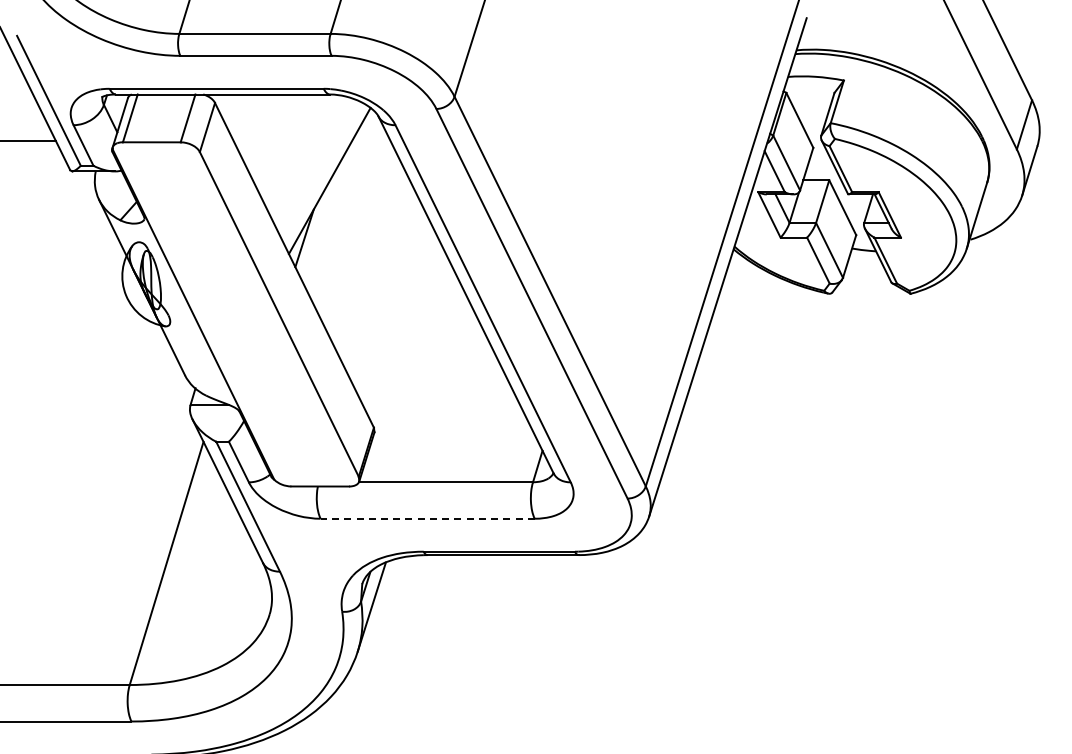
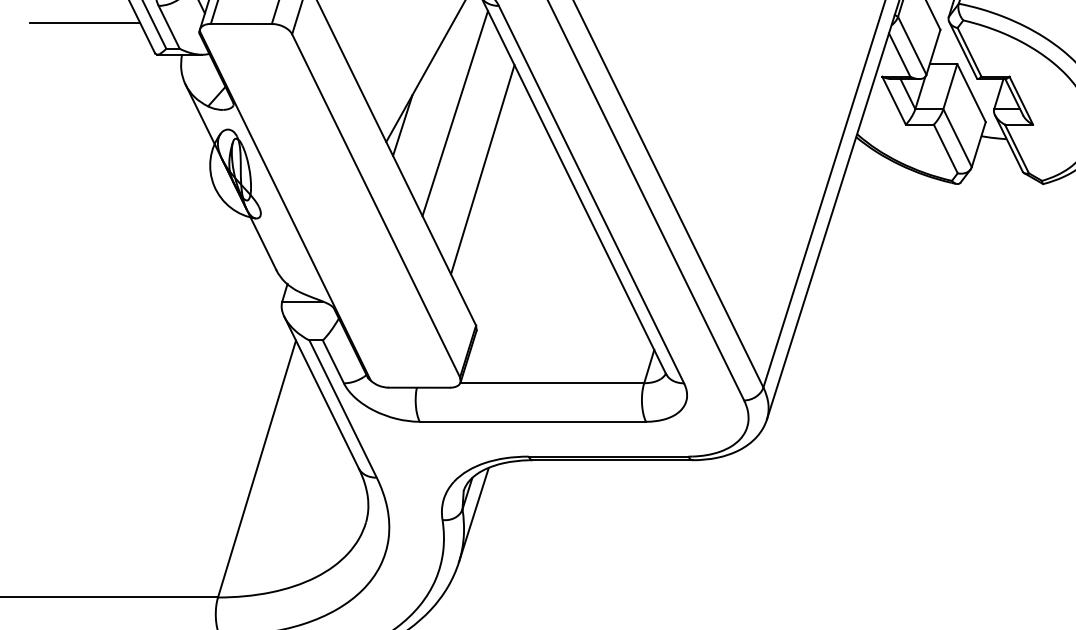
line: (354, 227) -> (455, 113), added
line: (380, 280) -> (483, 170), added
line: (427, 518) -> (532, 421), dashed -> solid

